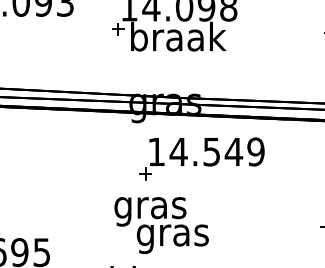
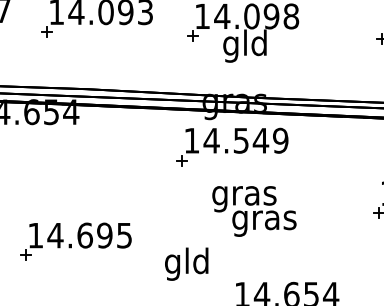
text: (178, 39) -> (246, 45), braak -> gld
part: (202, 158) -> (232, 146), moved
text: (161, 225) -> (254, 211), moved

